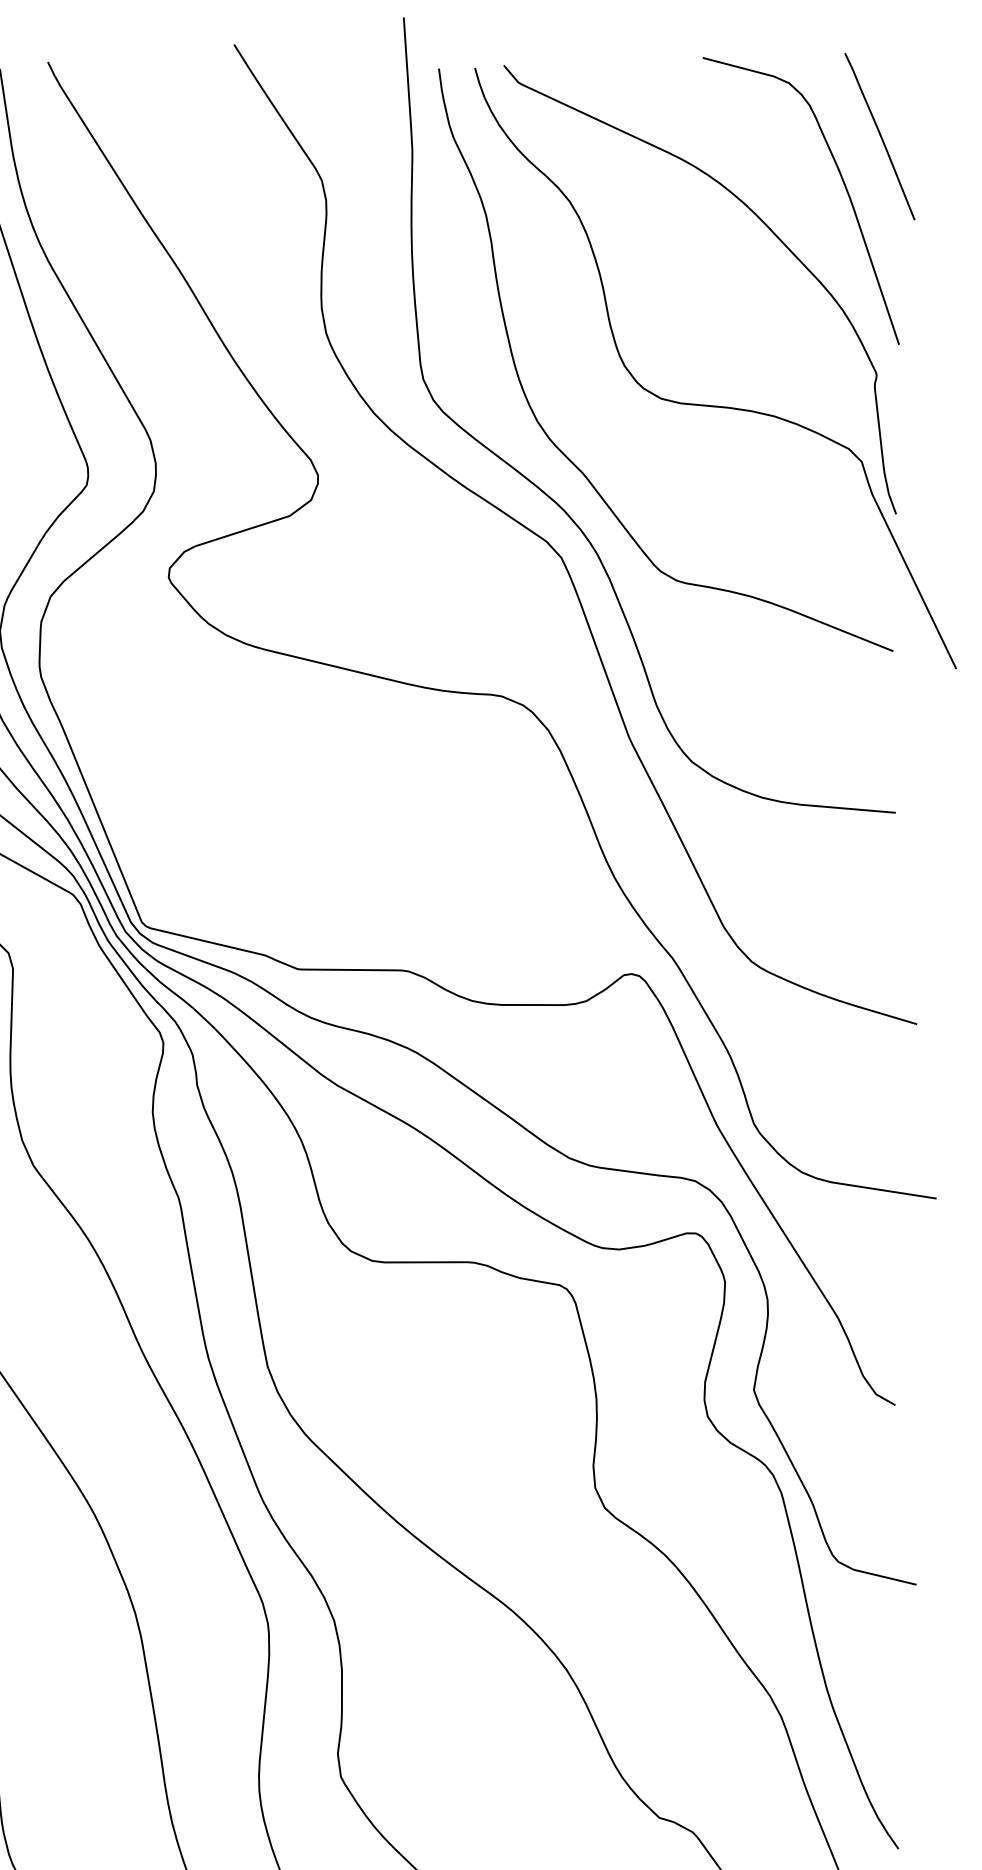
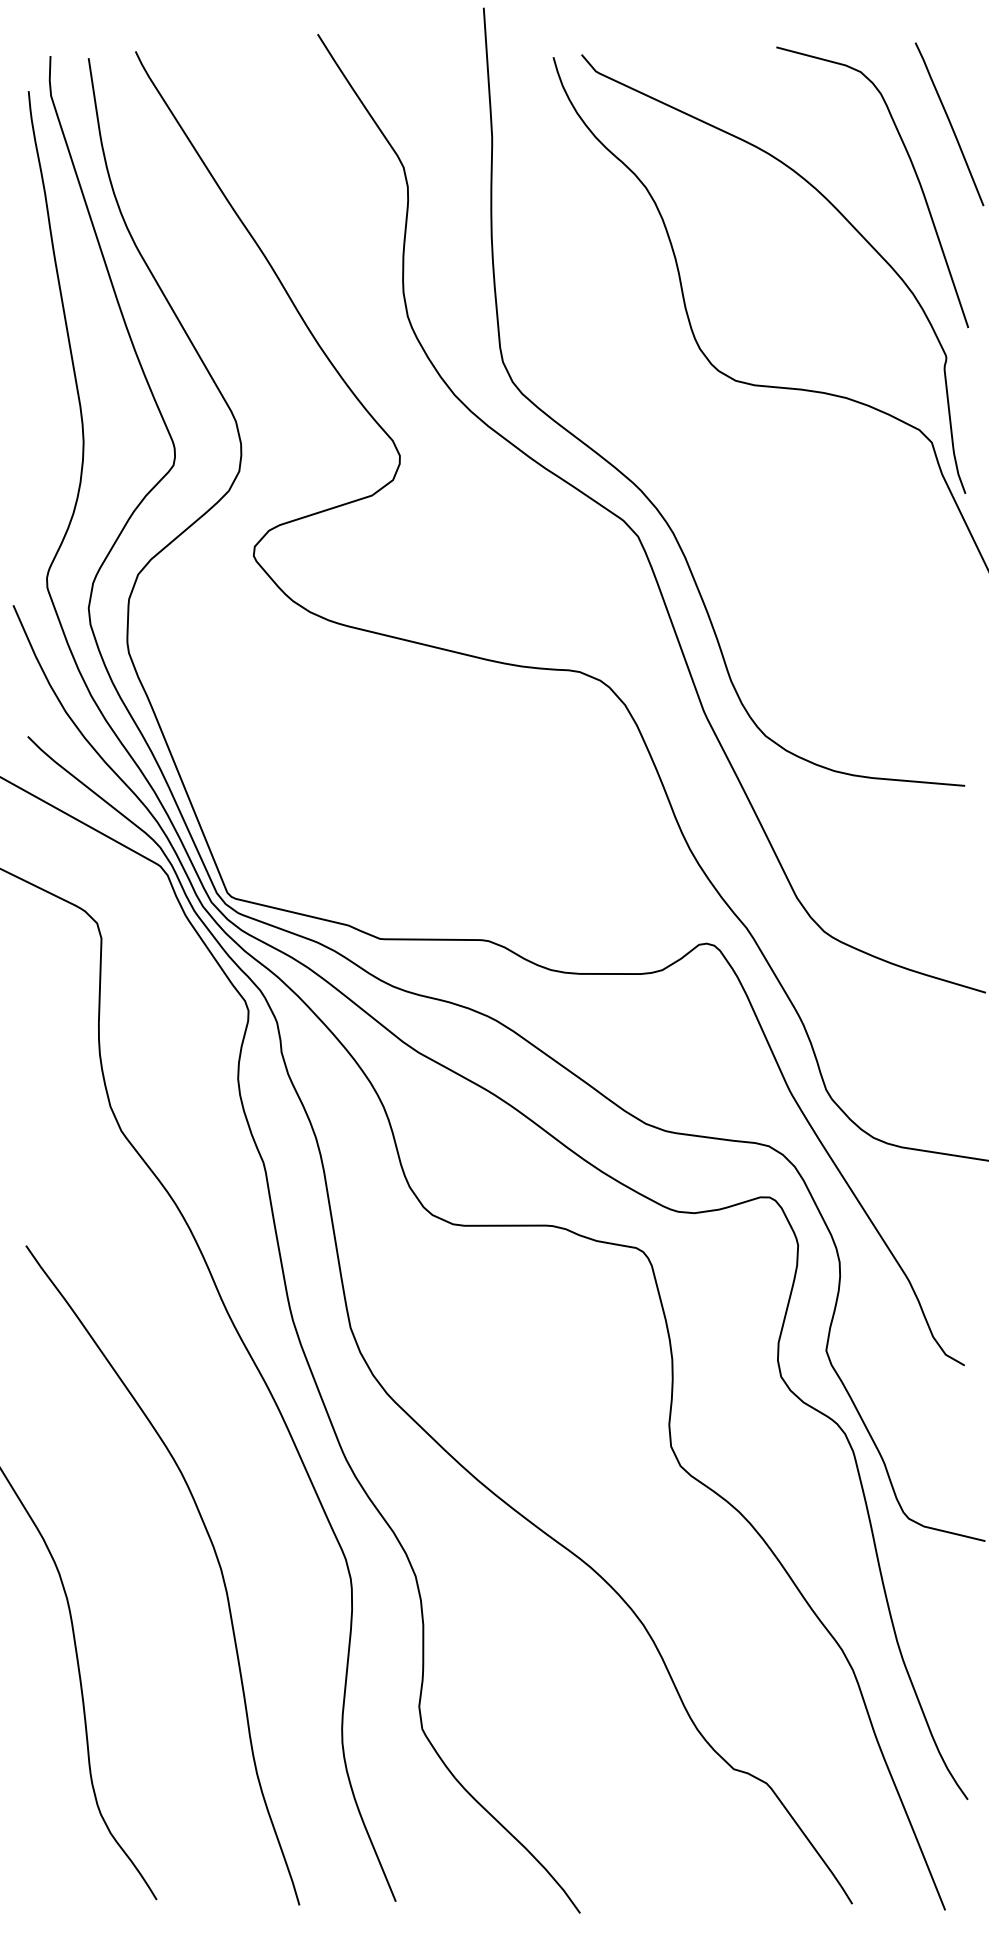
curve: (568, 456) -> (644, 437), removed

